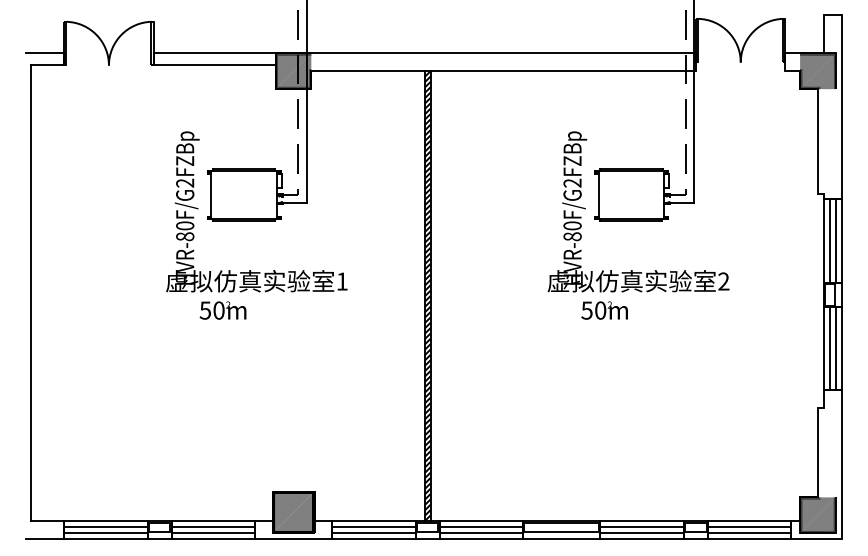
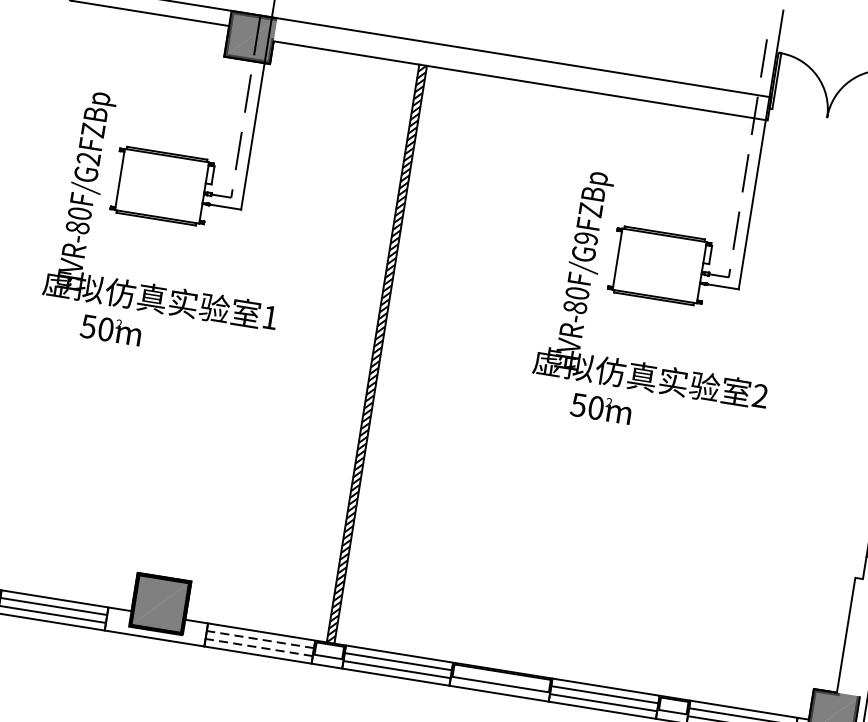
text: (572, 182) -> (586, 237), HVR-80F/G2FZBp -> HVR-80F/G9FZBp
line: (374, 527) -> (261, 640), solid -> dashed
line: (374, 533) -> (259, 647), solid -> dashed

